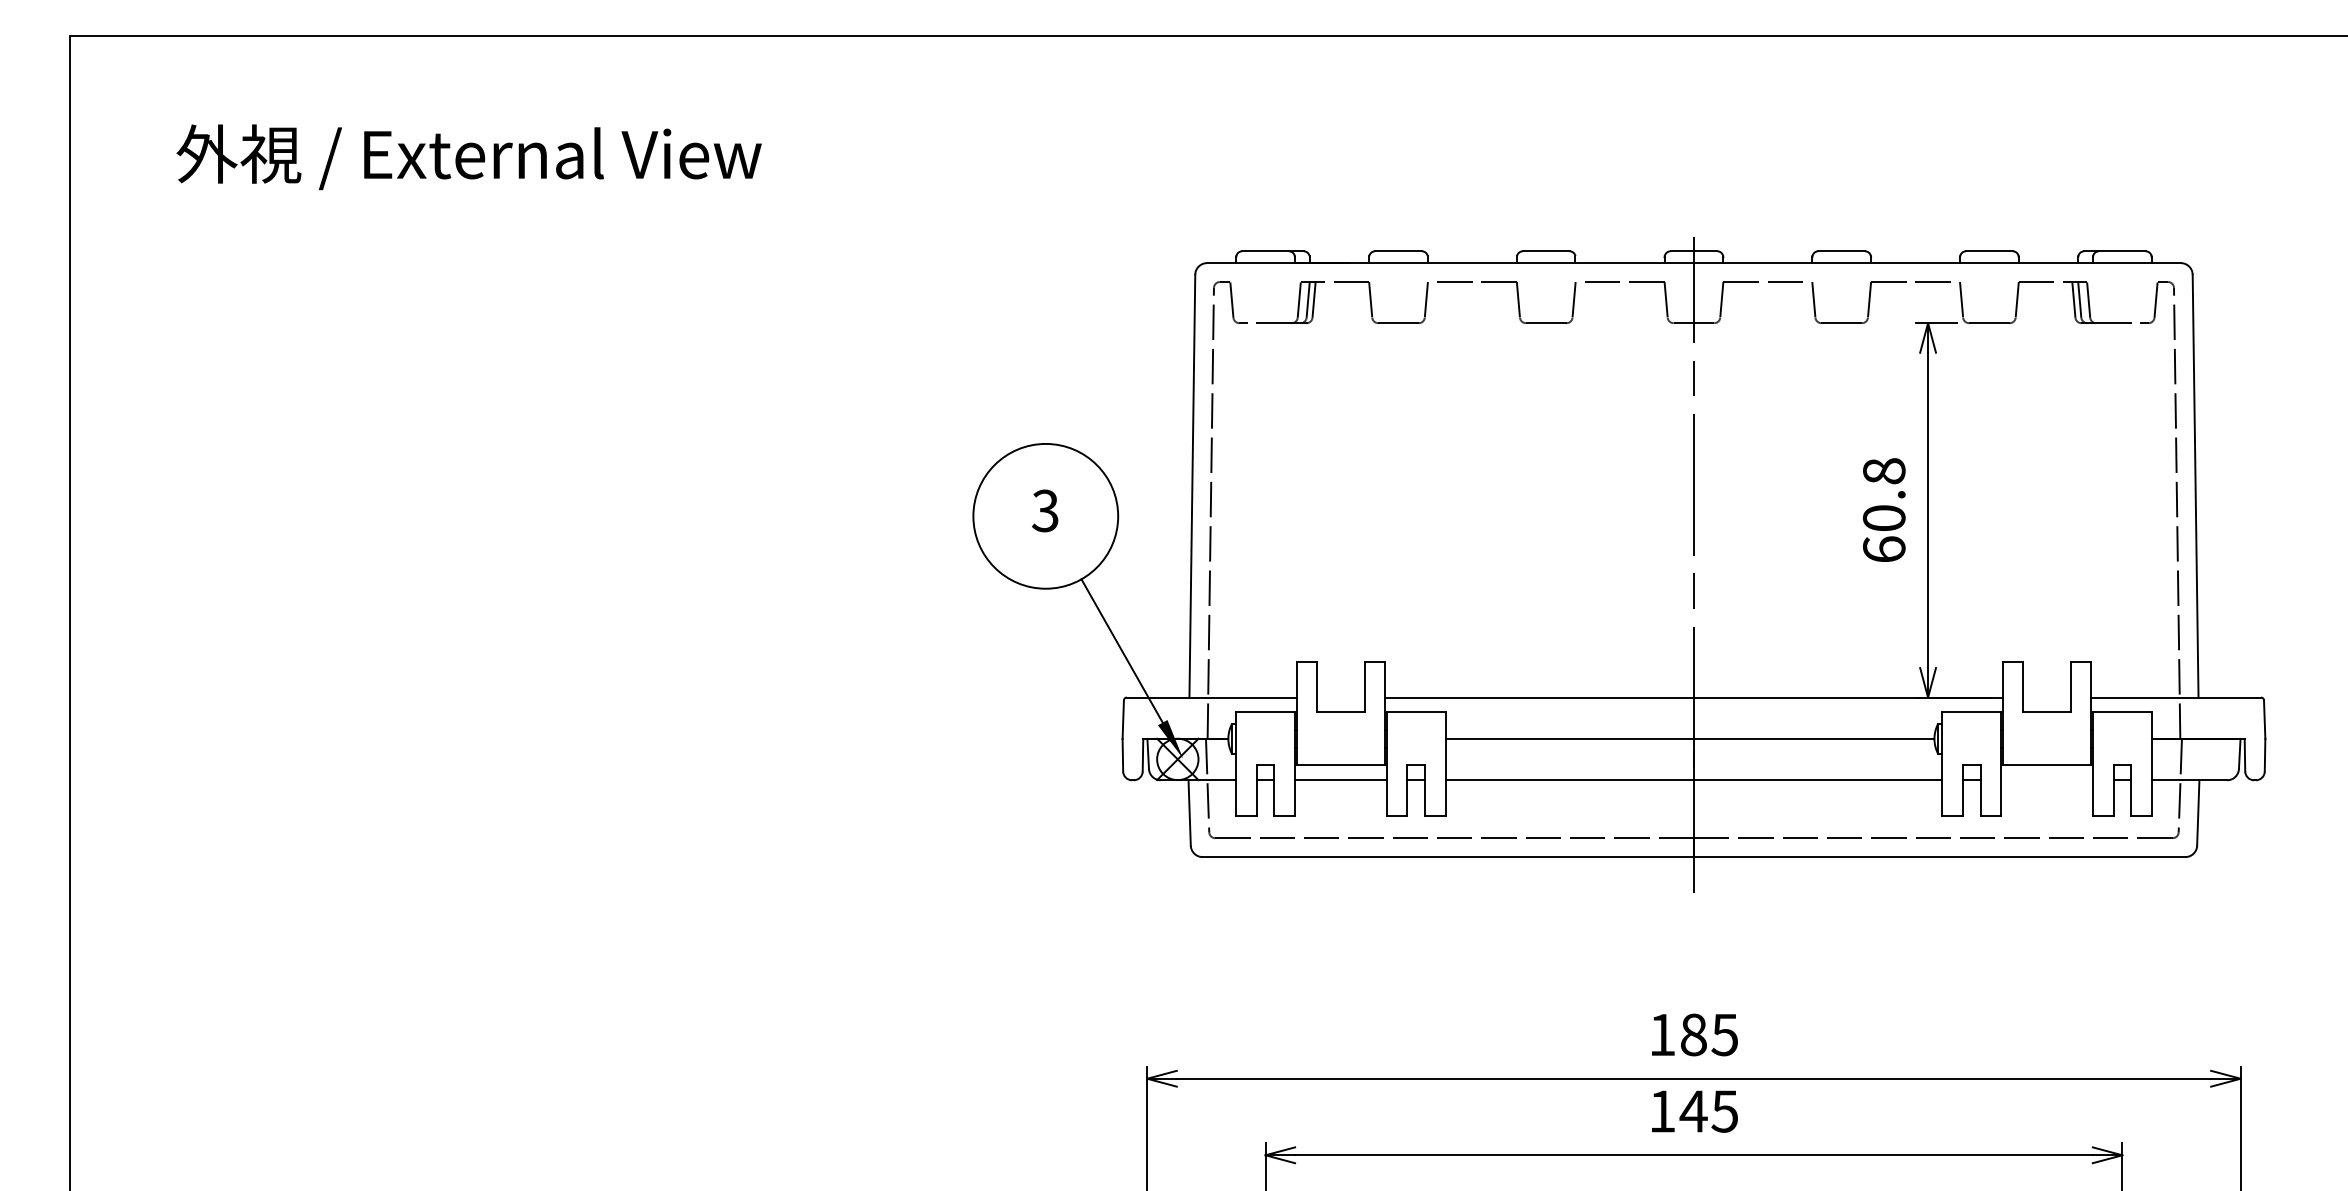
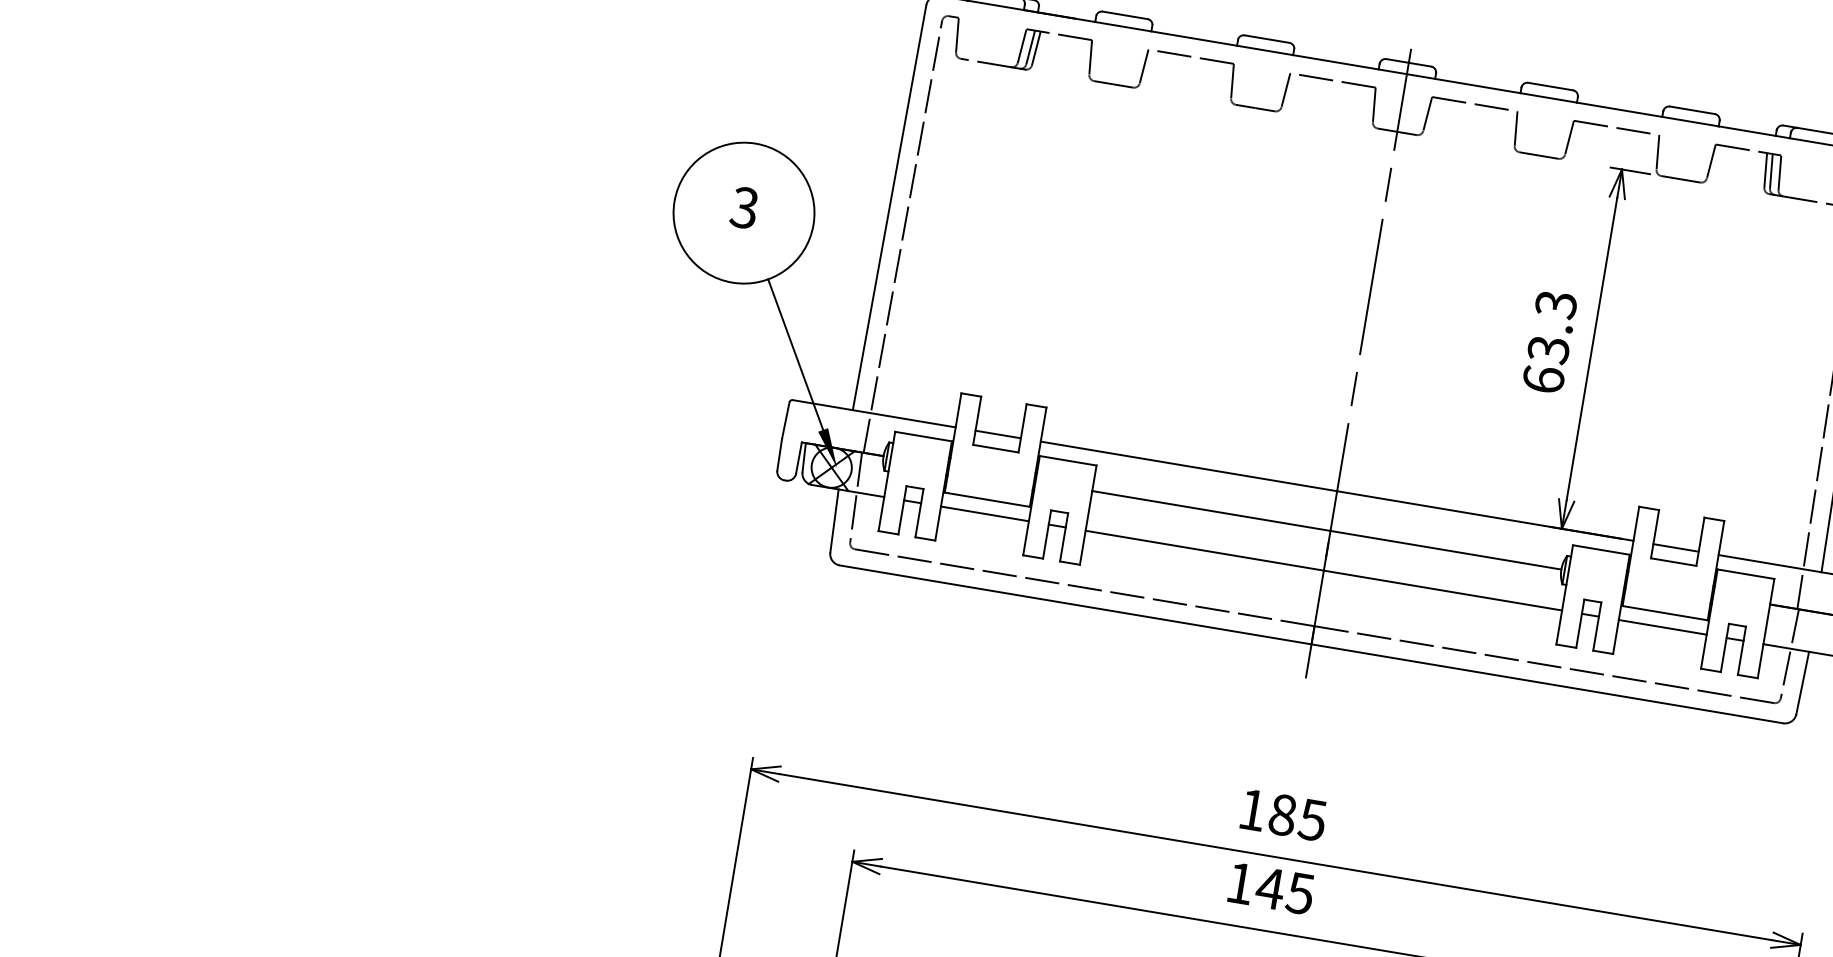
text: (1884, 494) -> (1552, 326), 60.8 -> 63.3
line: (1340, 697) -> (997, 434), added
line: (2046, 697) -> (1675, 547), added
line: (2046, 780) -> (1662, 627), added

